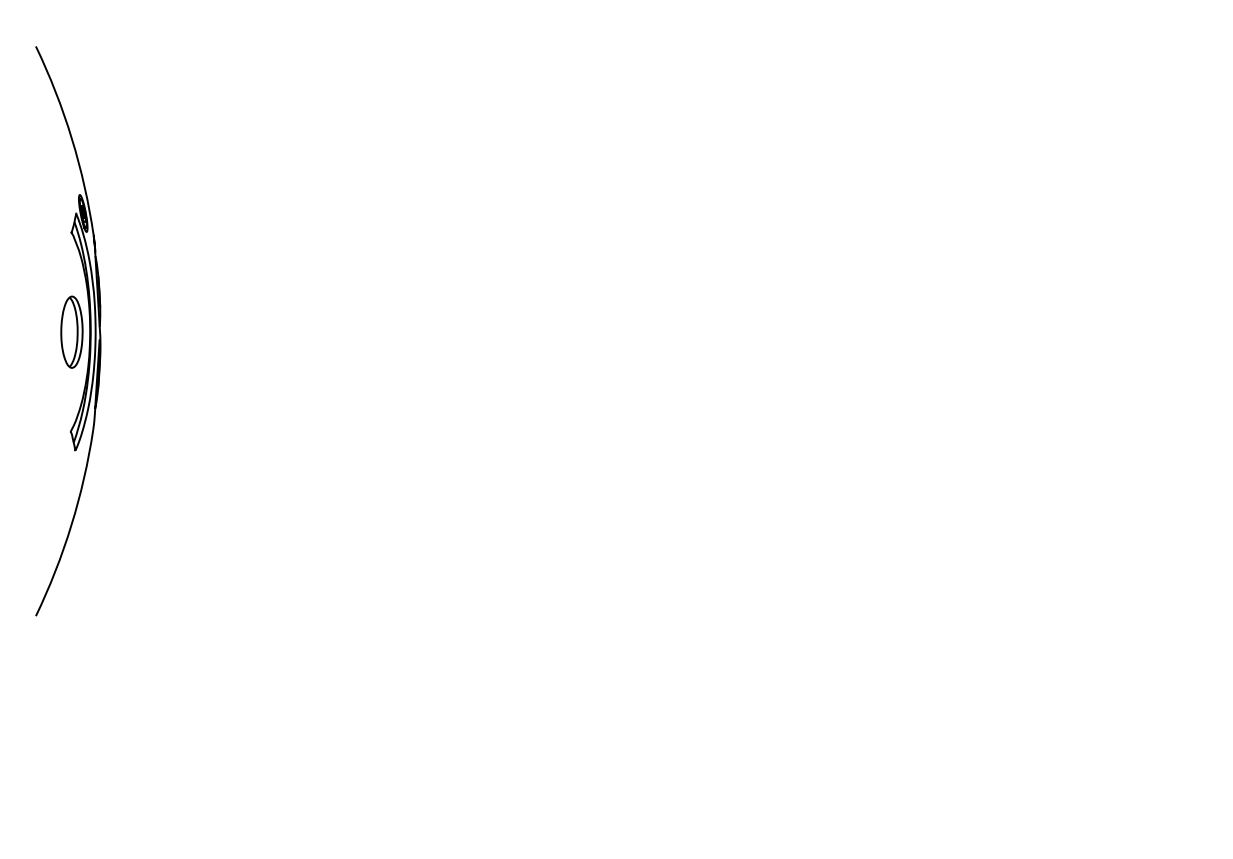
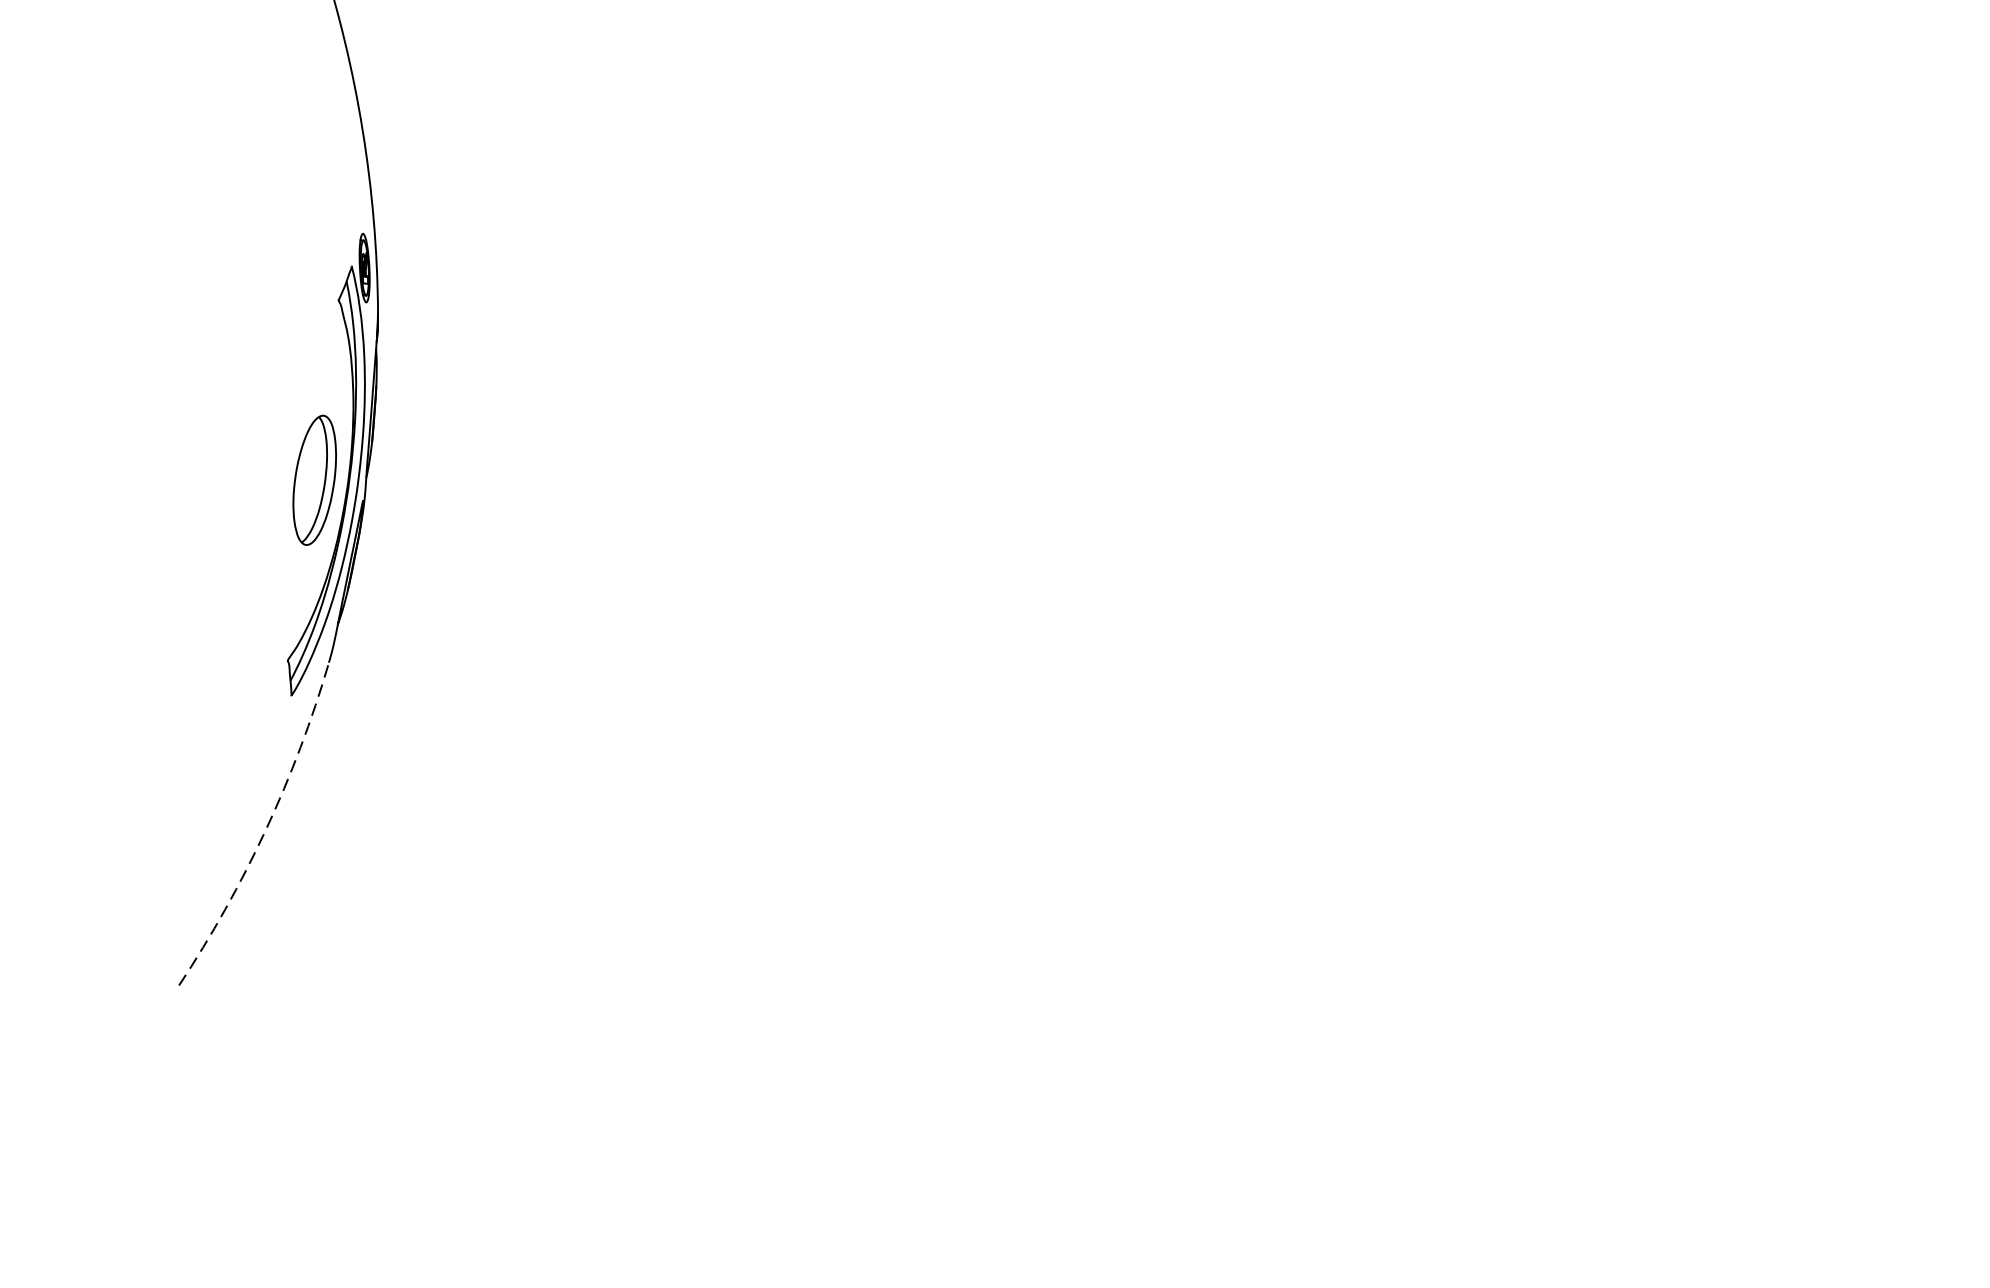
arc: (71, 525) -> (265, 830), solid -> dashed

